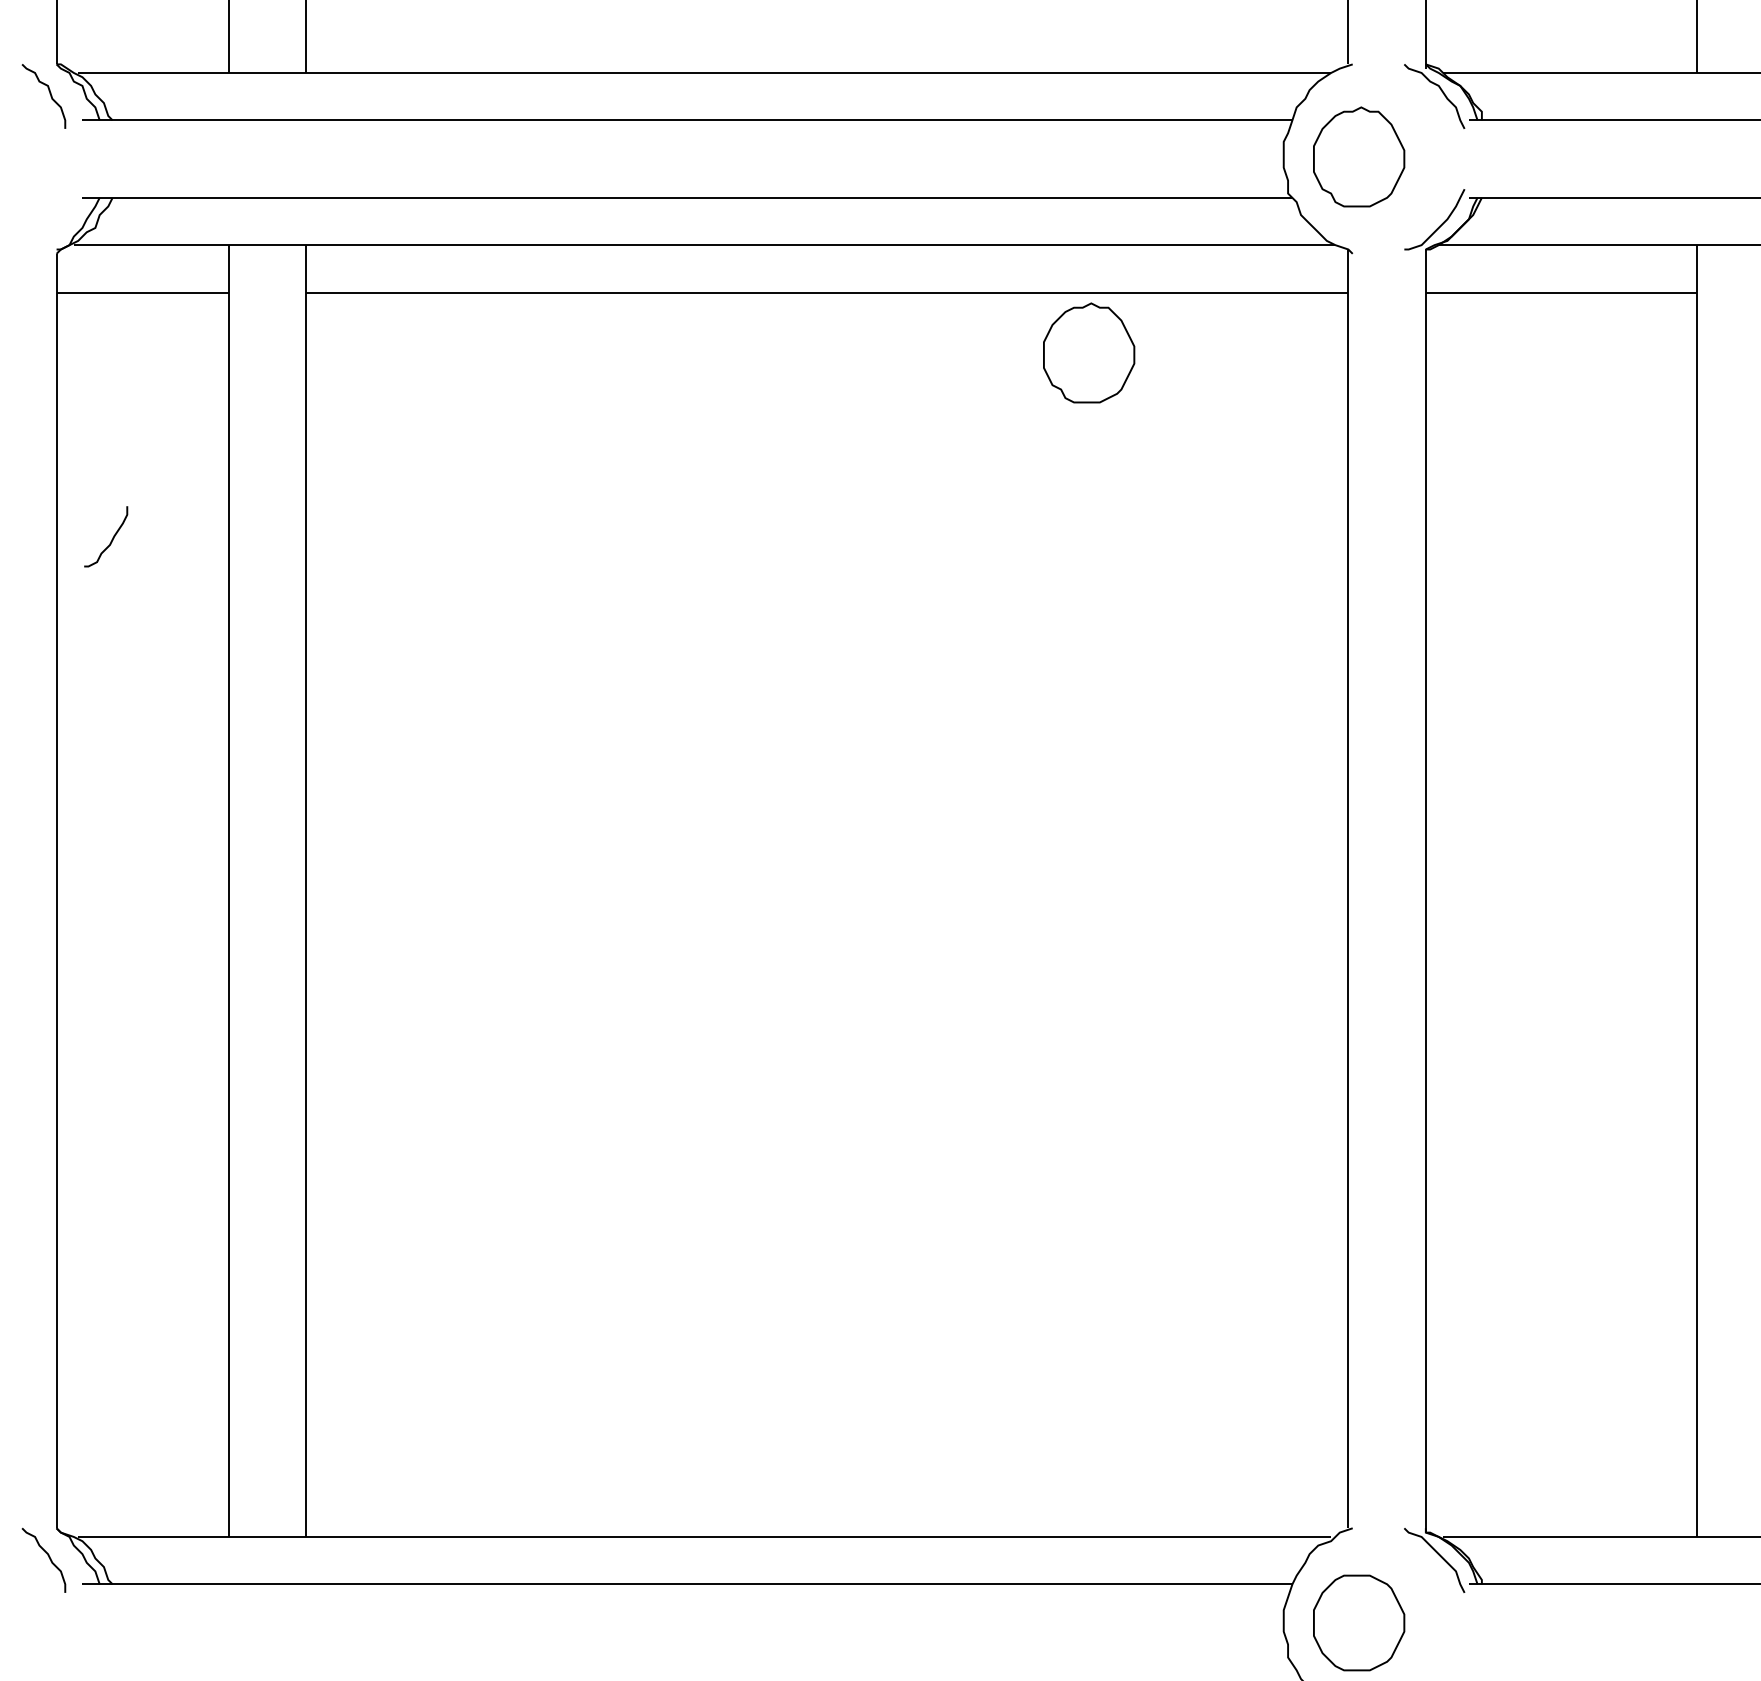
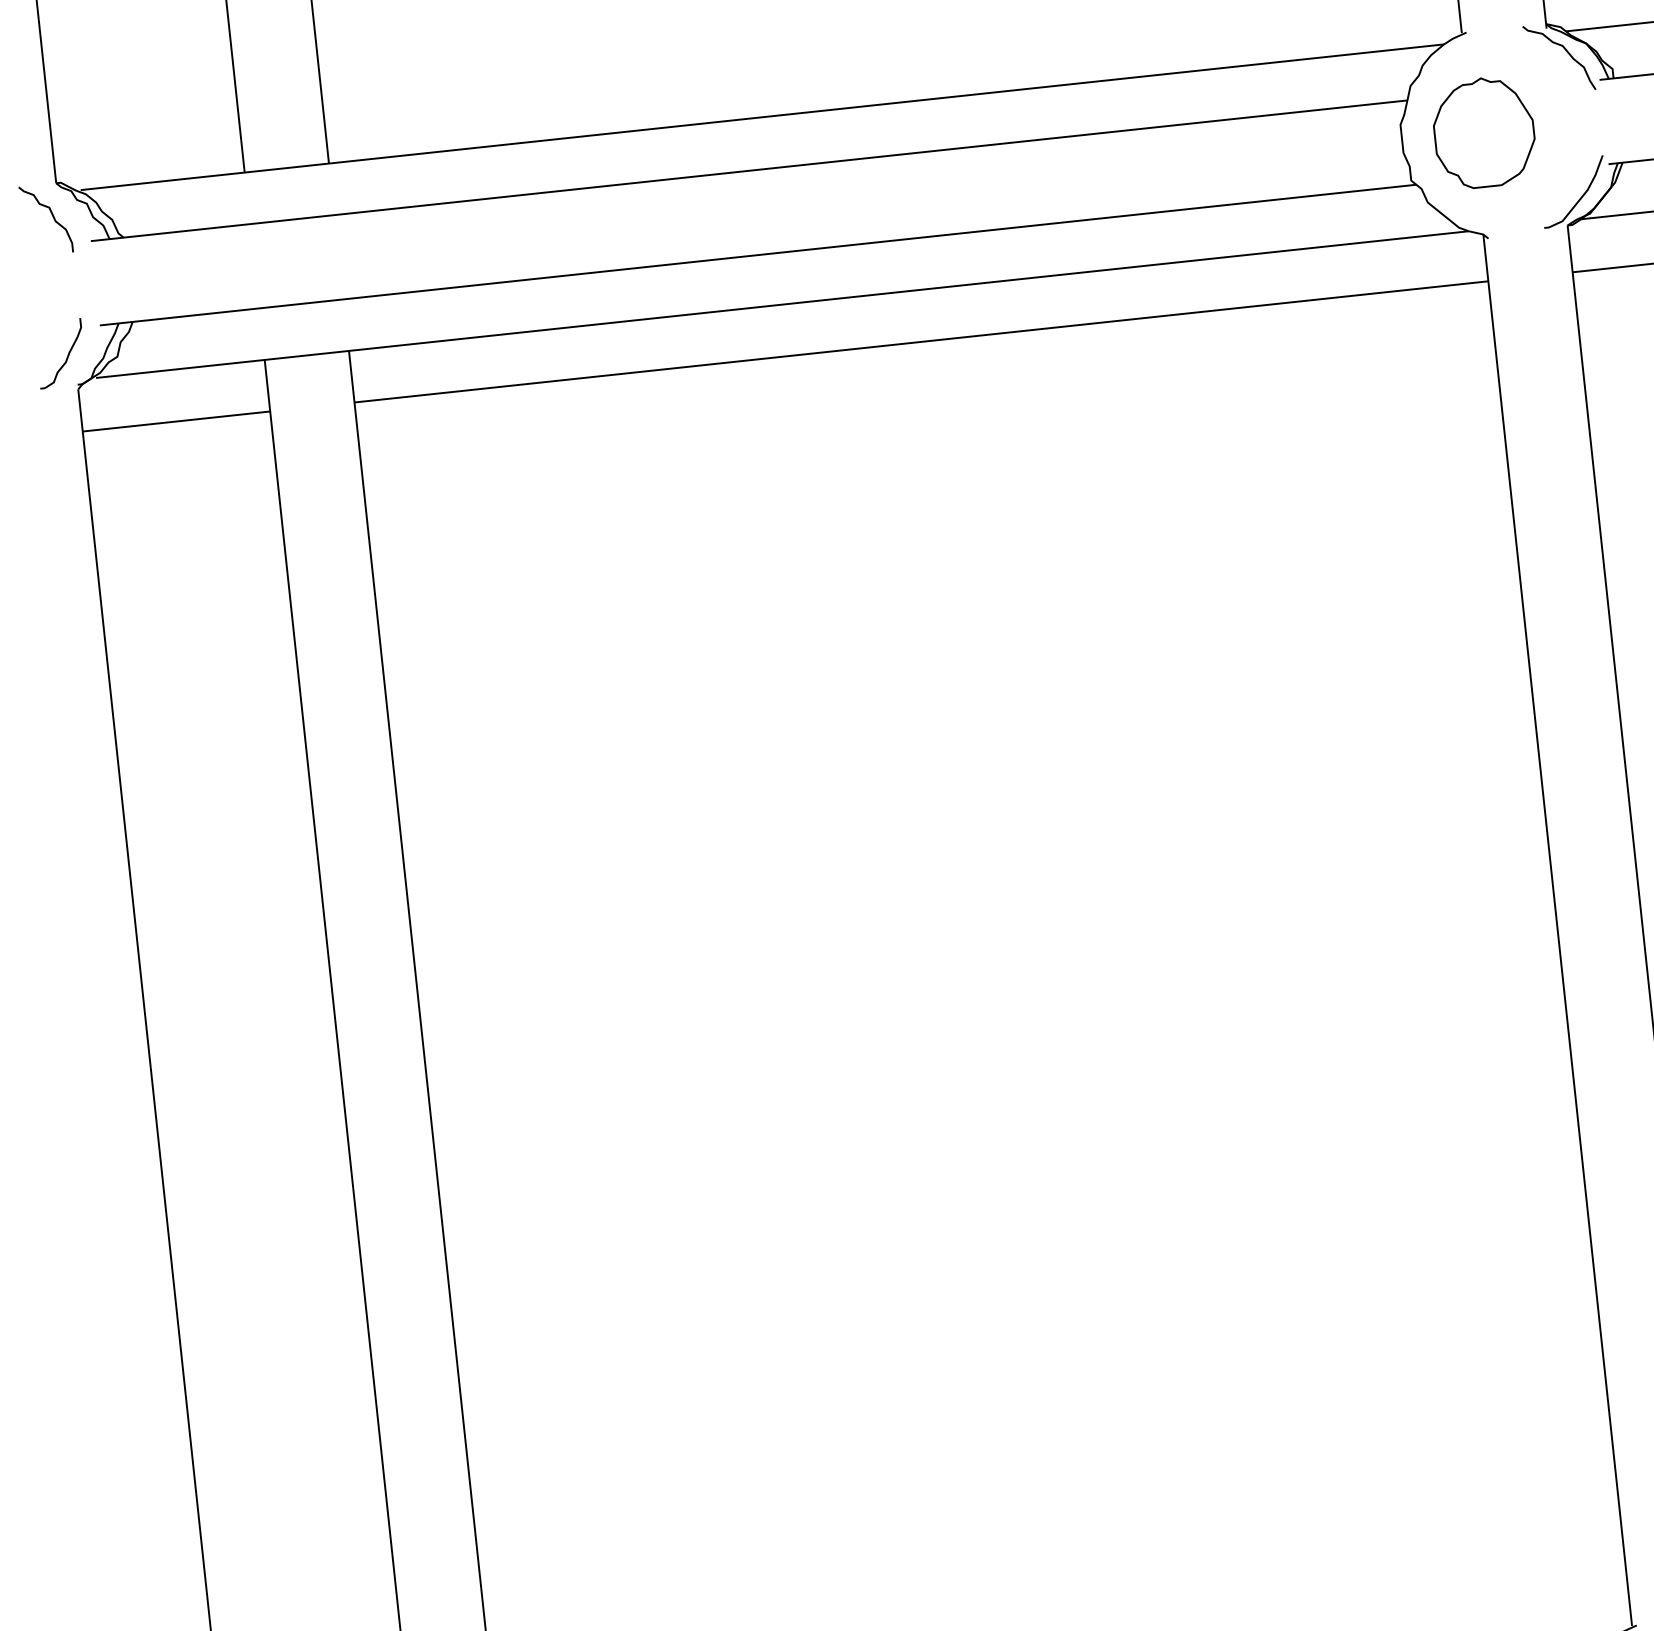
part: (1089, 352) -> (1213, 376), removed
curve: (111, 539) -> (66, 356), moved

